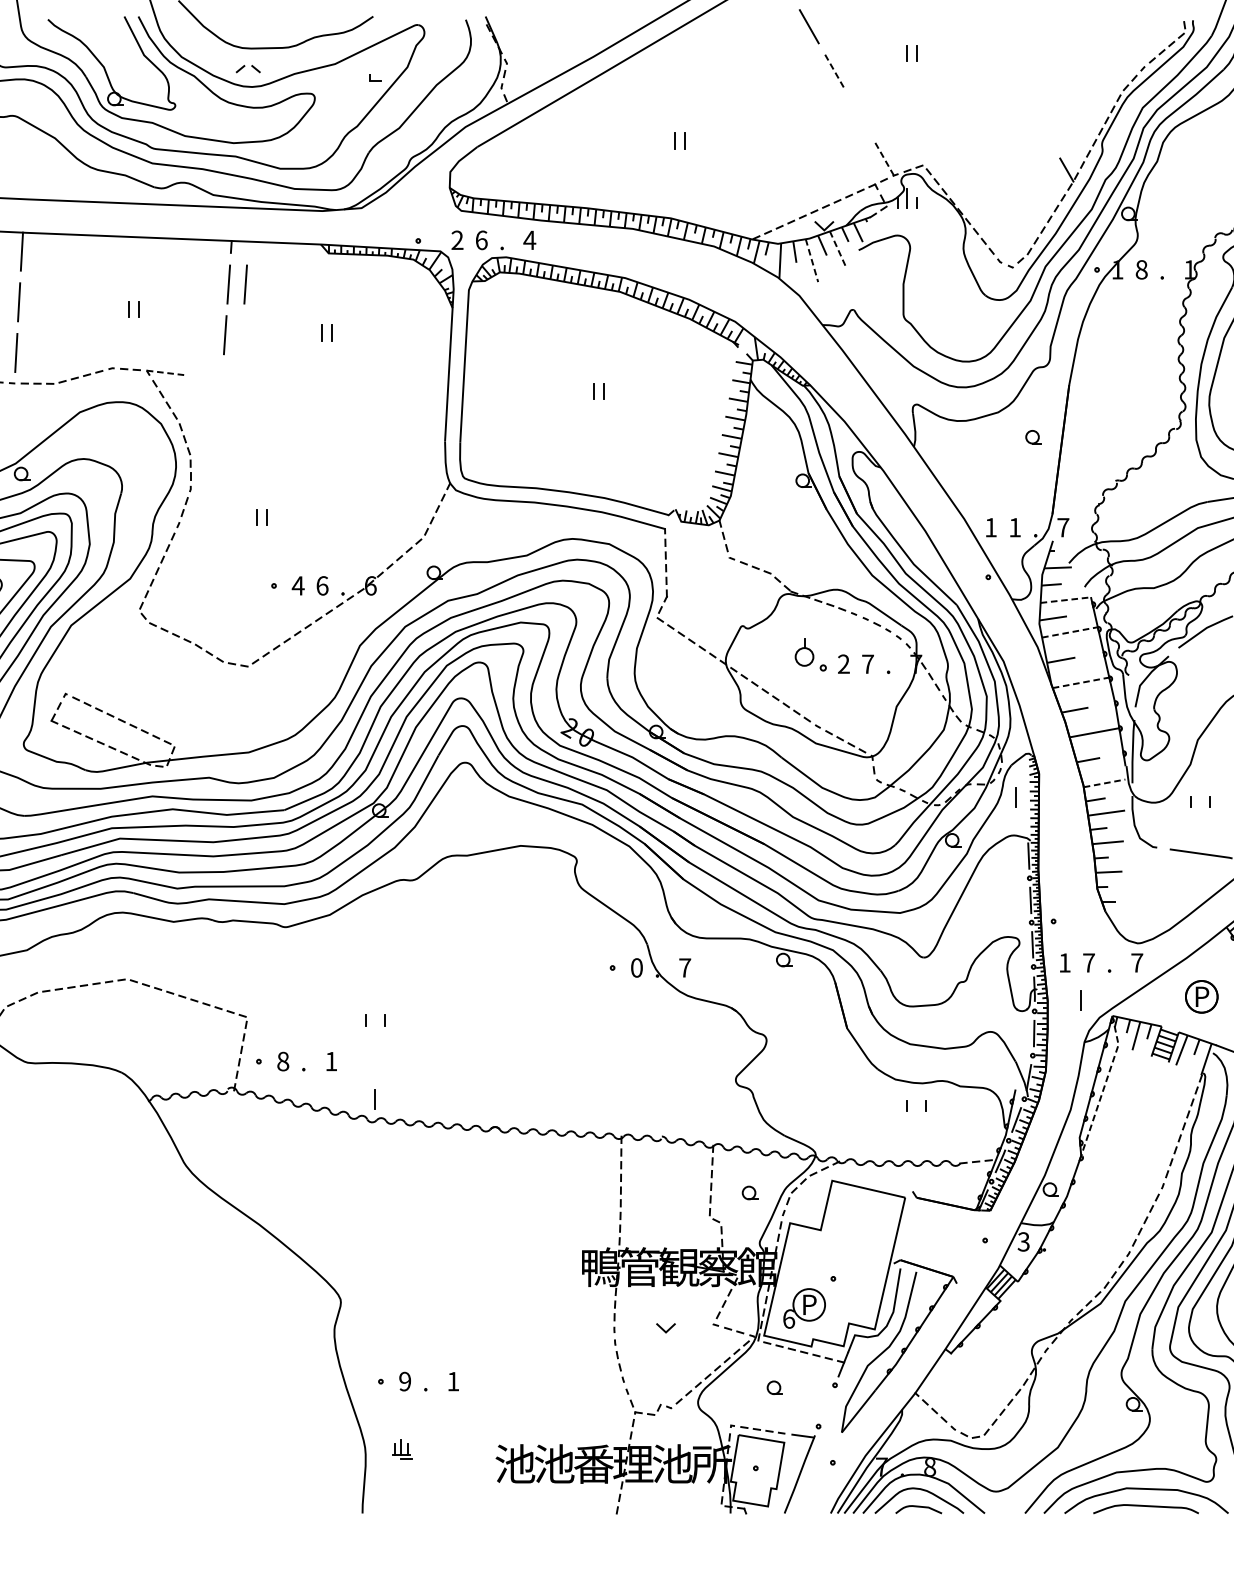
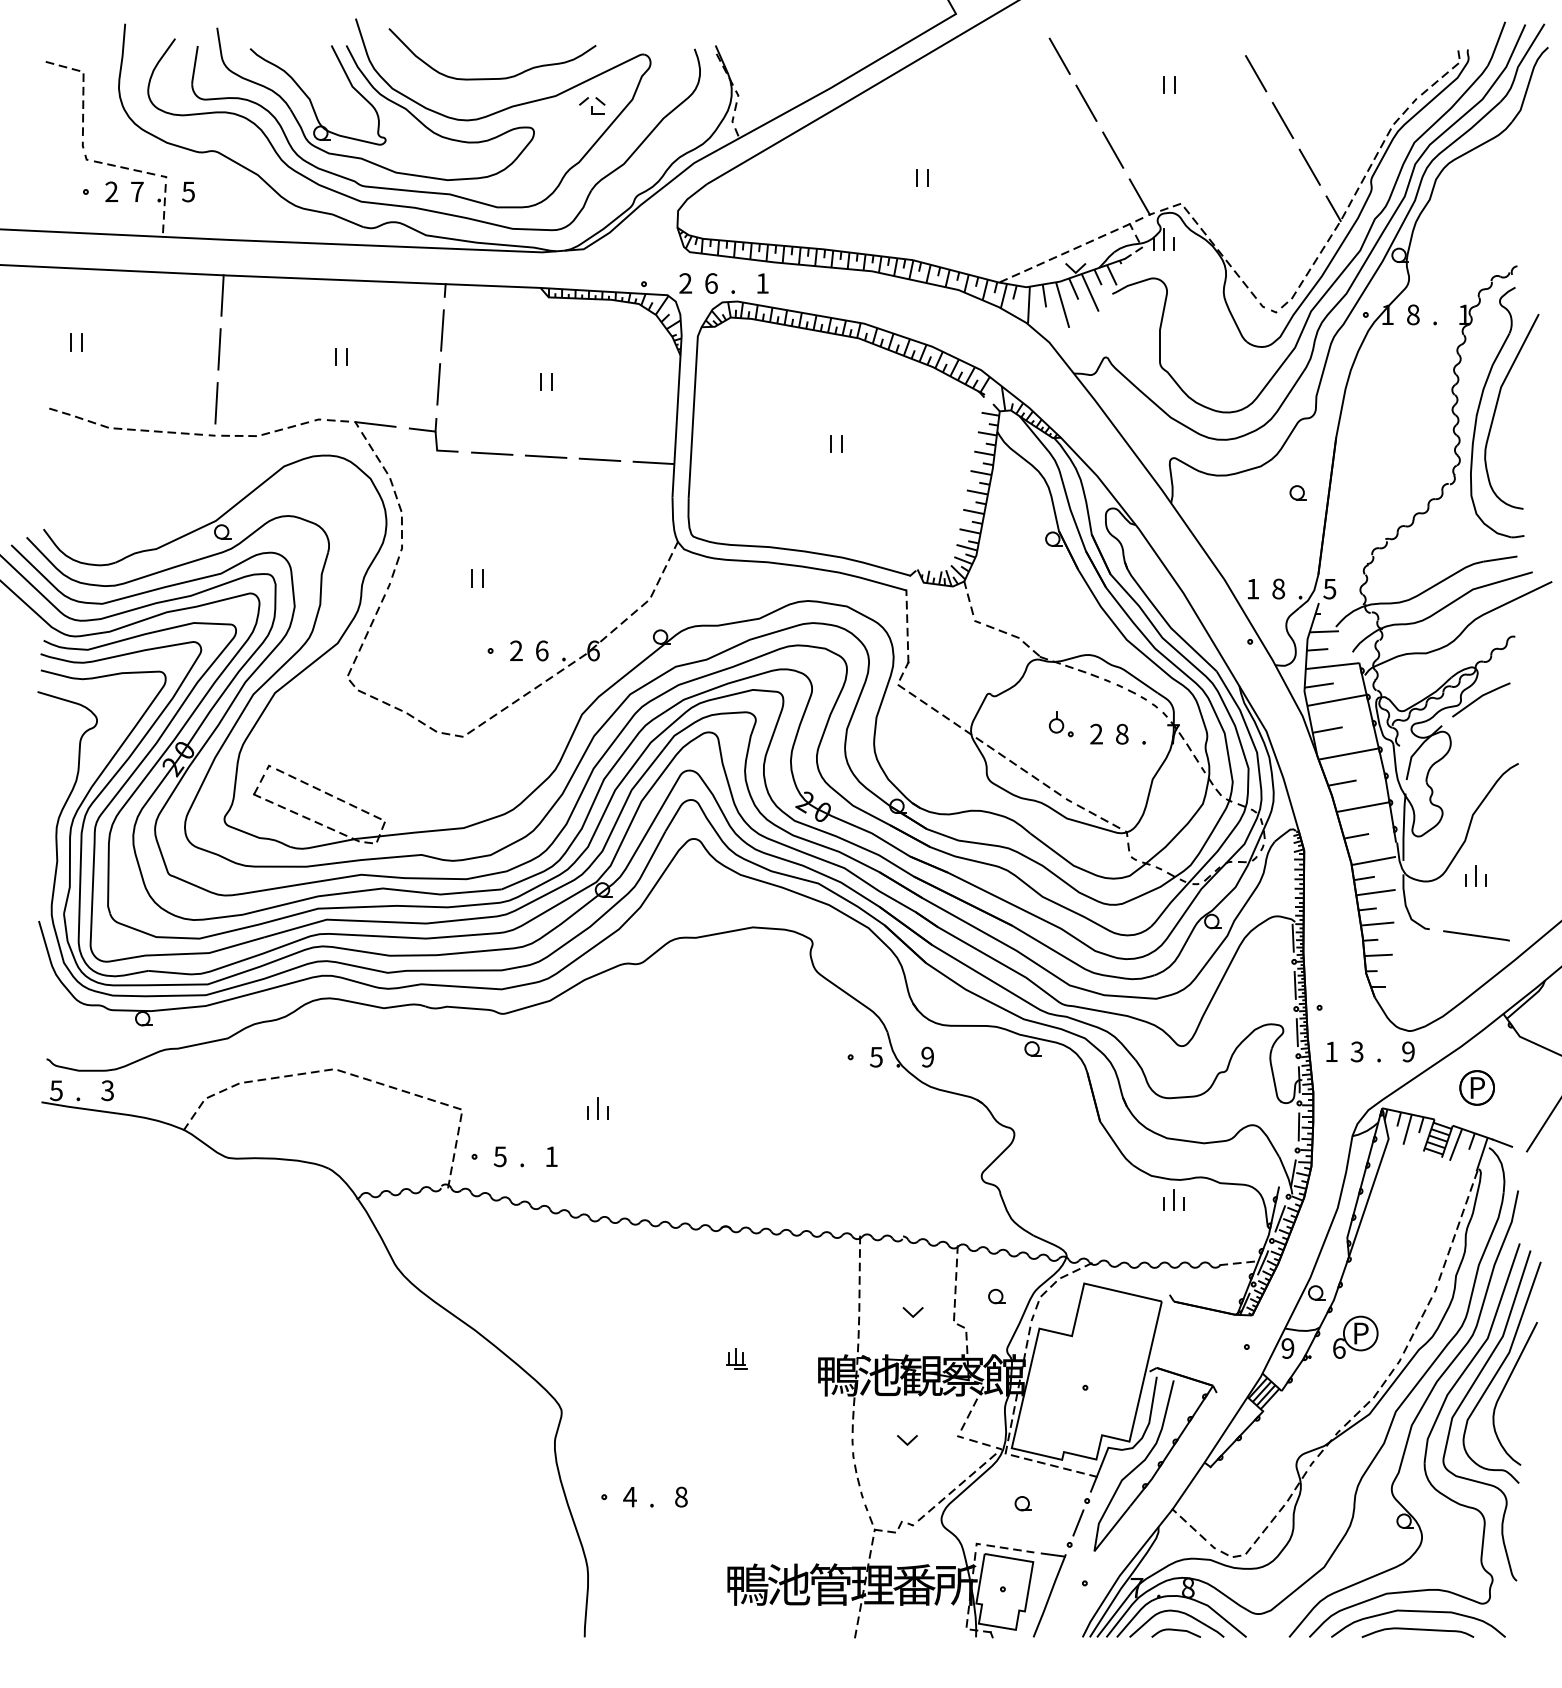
line: (994, 42) -> (1256, 73), added
part: (248, 69) -> (592, 101), moved
line: (834, 70) -> (1086, 102), dashed -> solid
line: (1018, 87) -> (1282, 120), added
line: (859, 114) -> (1113, 149), added
line: (1044, 130) -> (1309, 166), added
line: (884, 158) -> (1139, 196), dashed -> solid
text: (529, 240) -> (762, 283), 4 -> 1
line: (838, 248) -> (1090, 292), dashed -> solid
line: (811, 261) -> (1062, 305), dashed -> solid
line: (245, 284) -> (460, 330), removed
line: (165, 372) -> (375, 424), dashed -> solid
part: (220, 383) -> (433, 435), added
line: (275, 400) -> (492, 453), added
line: (325, 403) -> (545, 456), added
line: (376, 405) -> (599, 459), added
line: (427, 408) -> (653, 462), added
text: (1014, 527) -> (1278, 588), 1 -> 8
text: (1062, 528) -> (1329, 589), 7 -> 5
text: (298, 585) -> (516, 650), 4 -> 2
line: (1065, 600) -> (1332, 666), dashed -> solid
line: (1070, 632) -> (1337, 700), dashed -> solid
part: (809, 655) -> (1060, 724), size x0.71
text: (868, 663) -> (1122, 733), 7 -> 8
line: (1080, 683) -> (1348, 754), dashed -> solid
line: (1104, 782) -> (1373, 860), dashed -> solid
line: (1015, 797) -> (1475, 875), moved
text: (1088, 962) -> (1356, 1051), 7 -> 3
text: (1137, 962) -> (1408, 1051), 7 -> 9
text: (636, 967) -> (876, 1056), 0 -> 5
text: (684, 967) -> (927, 1056), 7 -> 9
line: (1080, 1000) -> (1173, 1199), moved
text: (282, 1061) -> (499, 1156), 8 -> 5
line: (1105, 1085) -> (1374, 1182), dashed -> solid
line: (374, 1099) -> (597, 1108), moved
line: (670, 1209) -> (912, 1314), added
text: (1023, 1241) -> (1287, 1348), 3 -> 9
text: (639, 1267) -> (879, 1375), 管 -> 池
part: (804, 1307) -> (1355, 1336), moved
text: (404, 1381) -> (629, 1496), 9 -> 4
text: (453, 1381) -> (681, 1496), 1 -> 8
line: (826, 1405) -> (1078, 1522), added
part: (401, 1448) -> (736, 1358), moved
text: (515, 1463) -> (747, 1584), 池 -> 鴨
text: (593, 1463) -> (830, 1584), 番 -> 管
text: (672, 1463) -> (914, 1584), 池 -> 番

